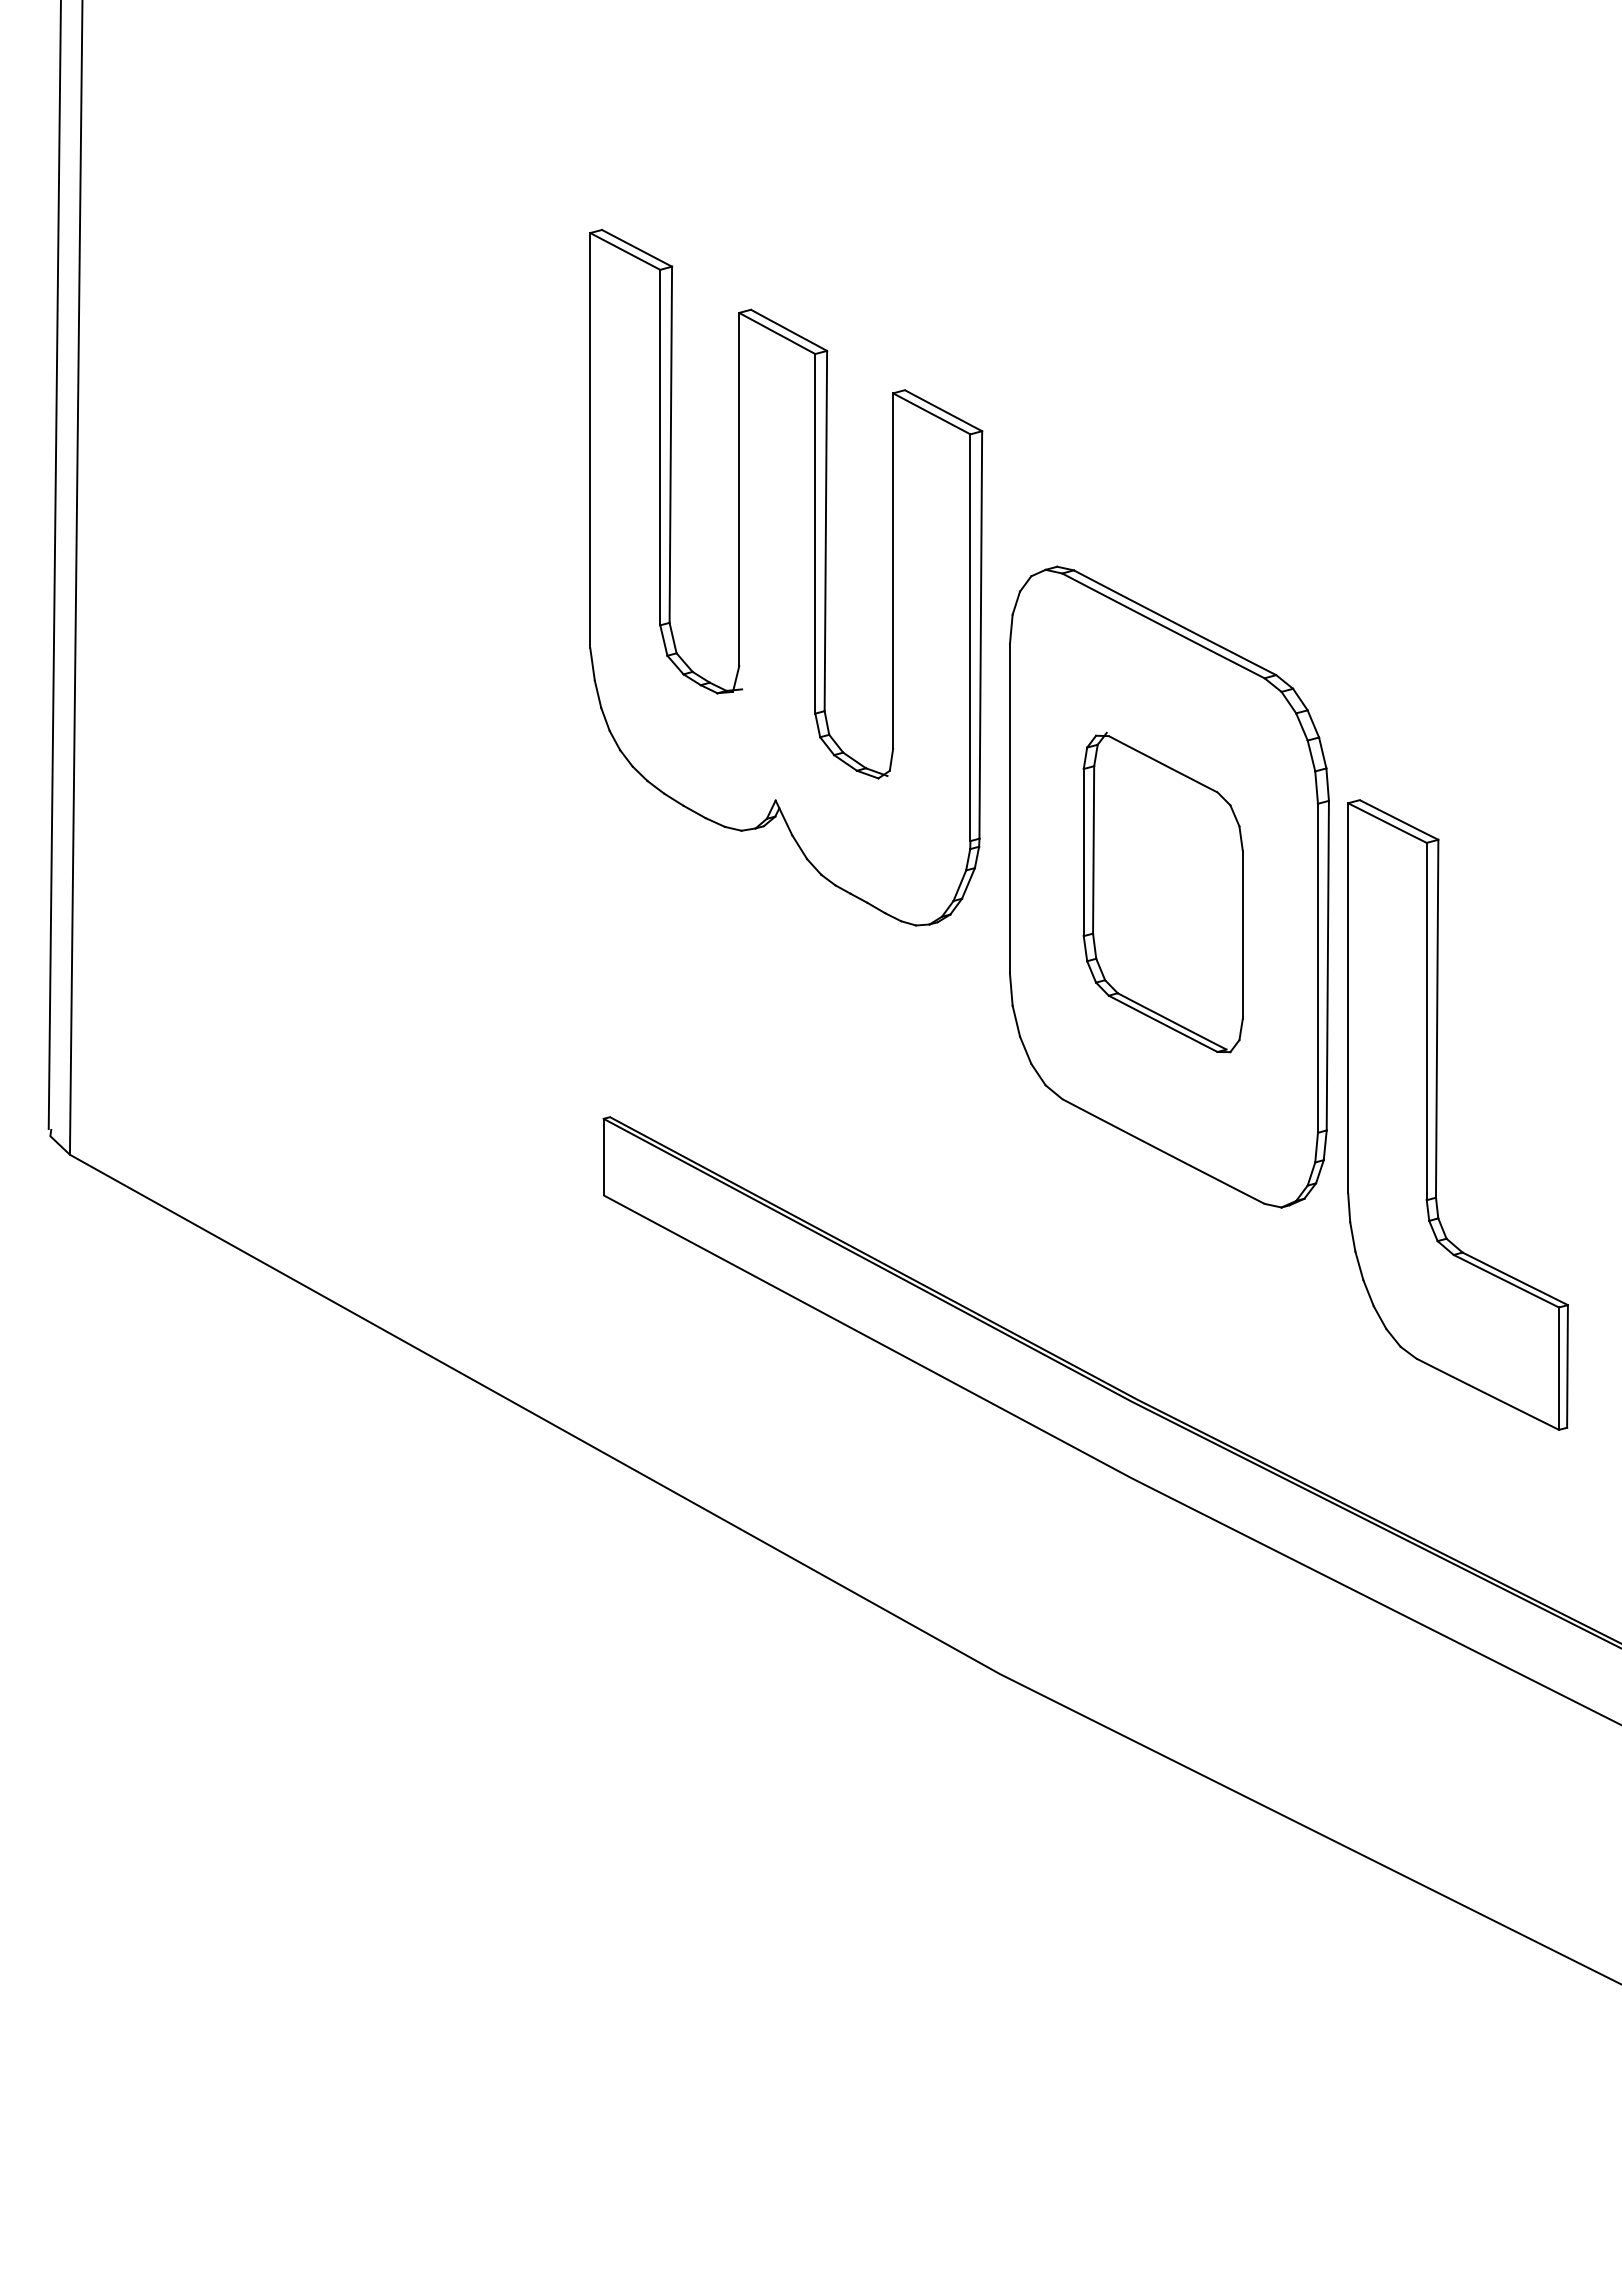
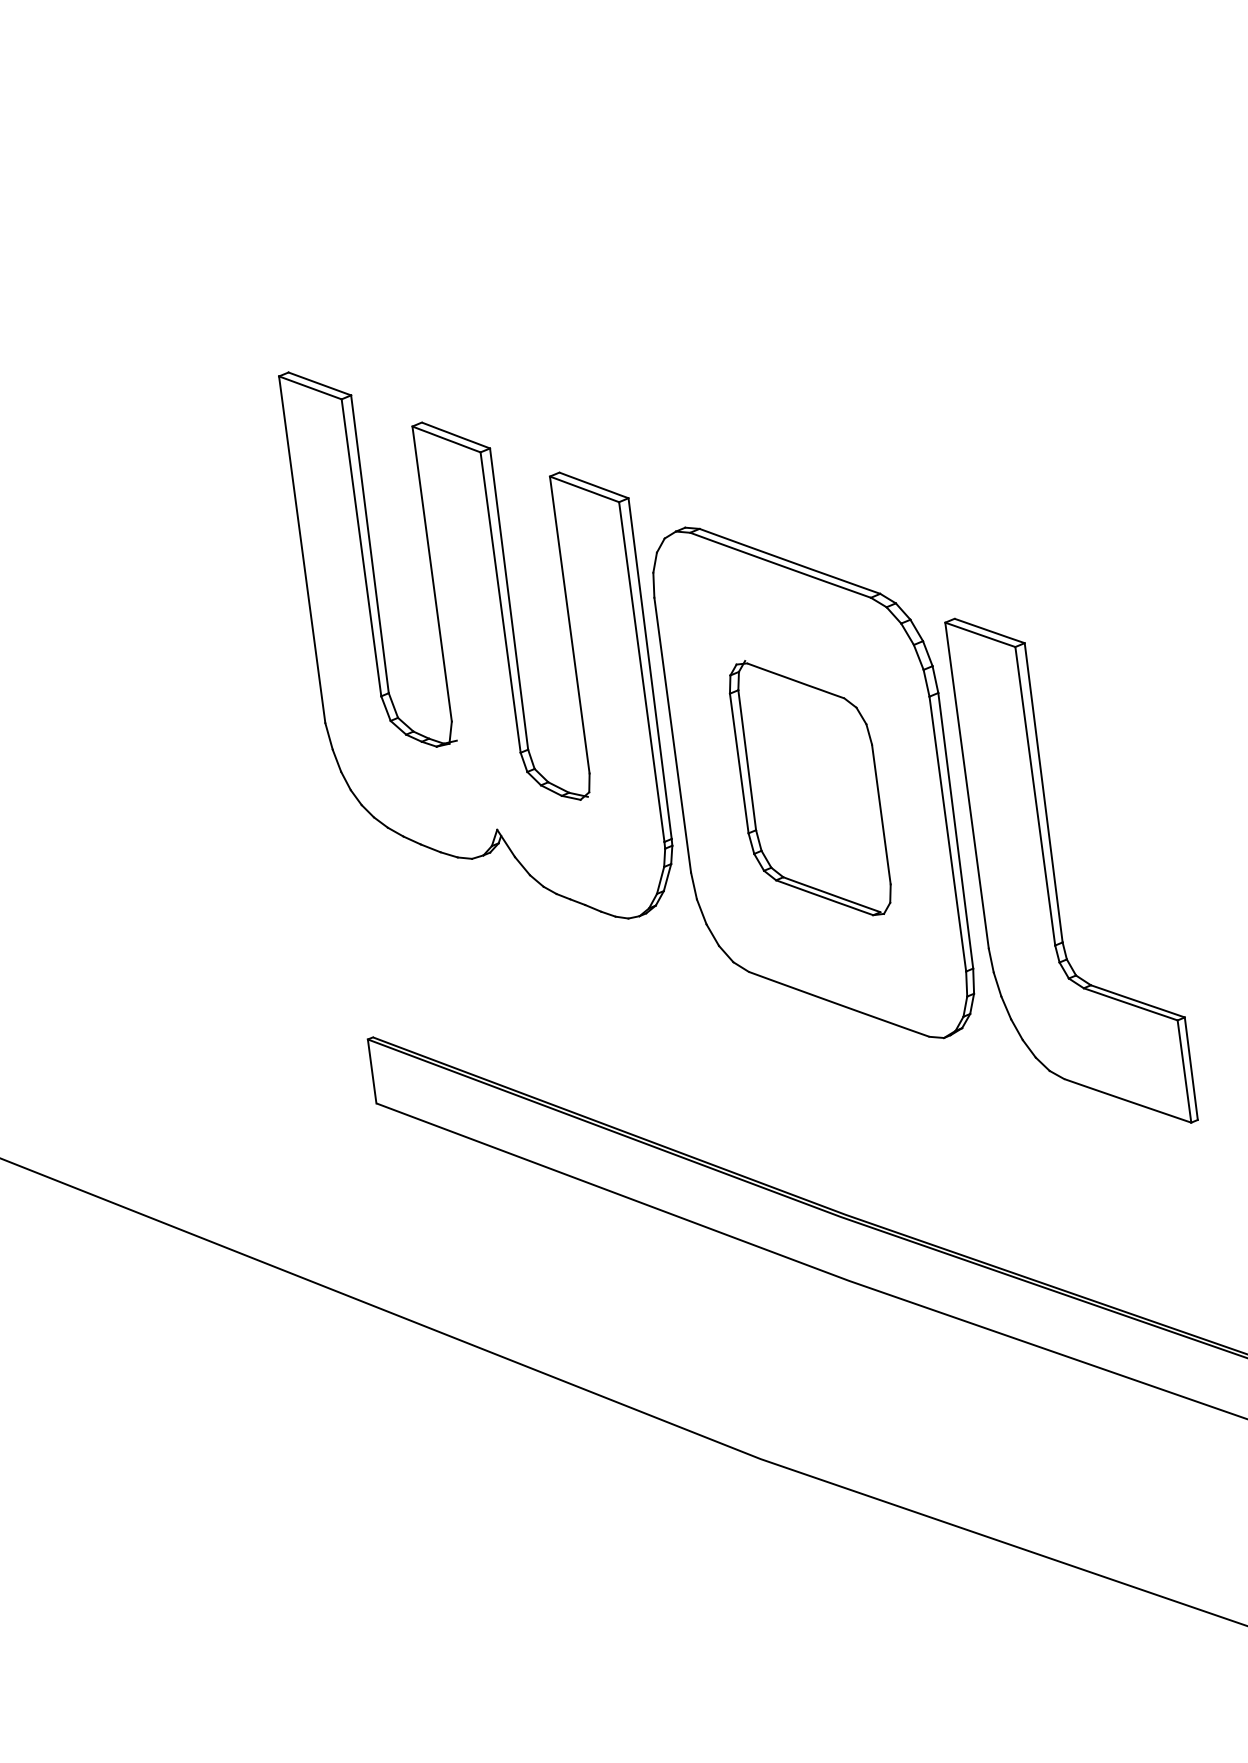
part: (786, 577) -> (481, 642), moved
part: (1437, 1114) -> (1054, 872), moved

